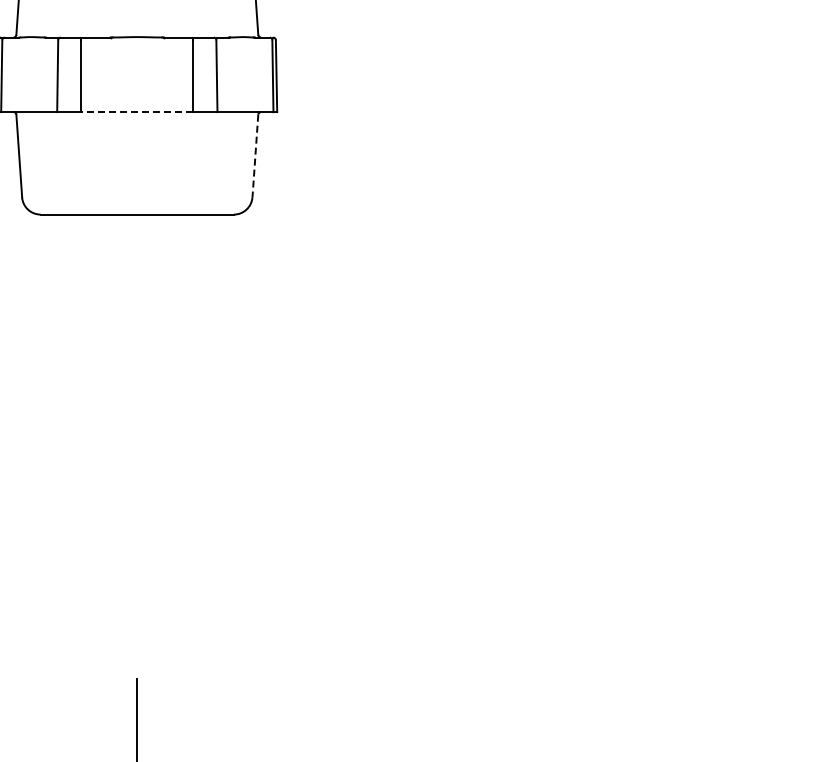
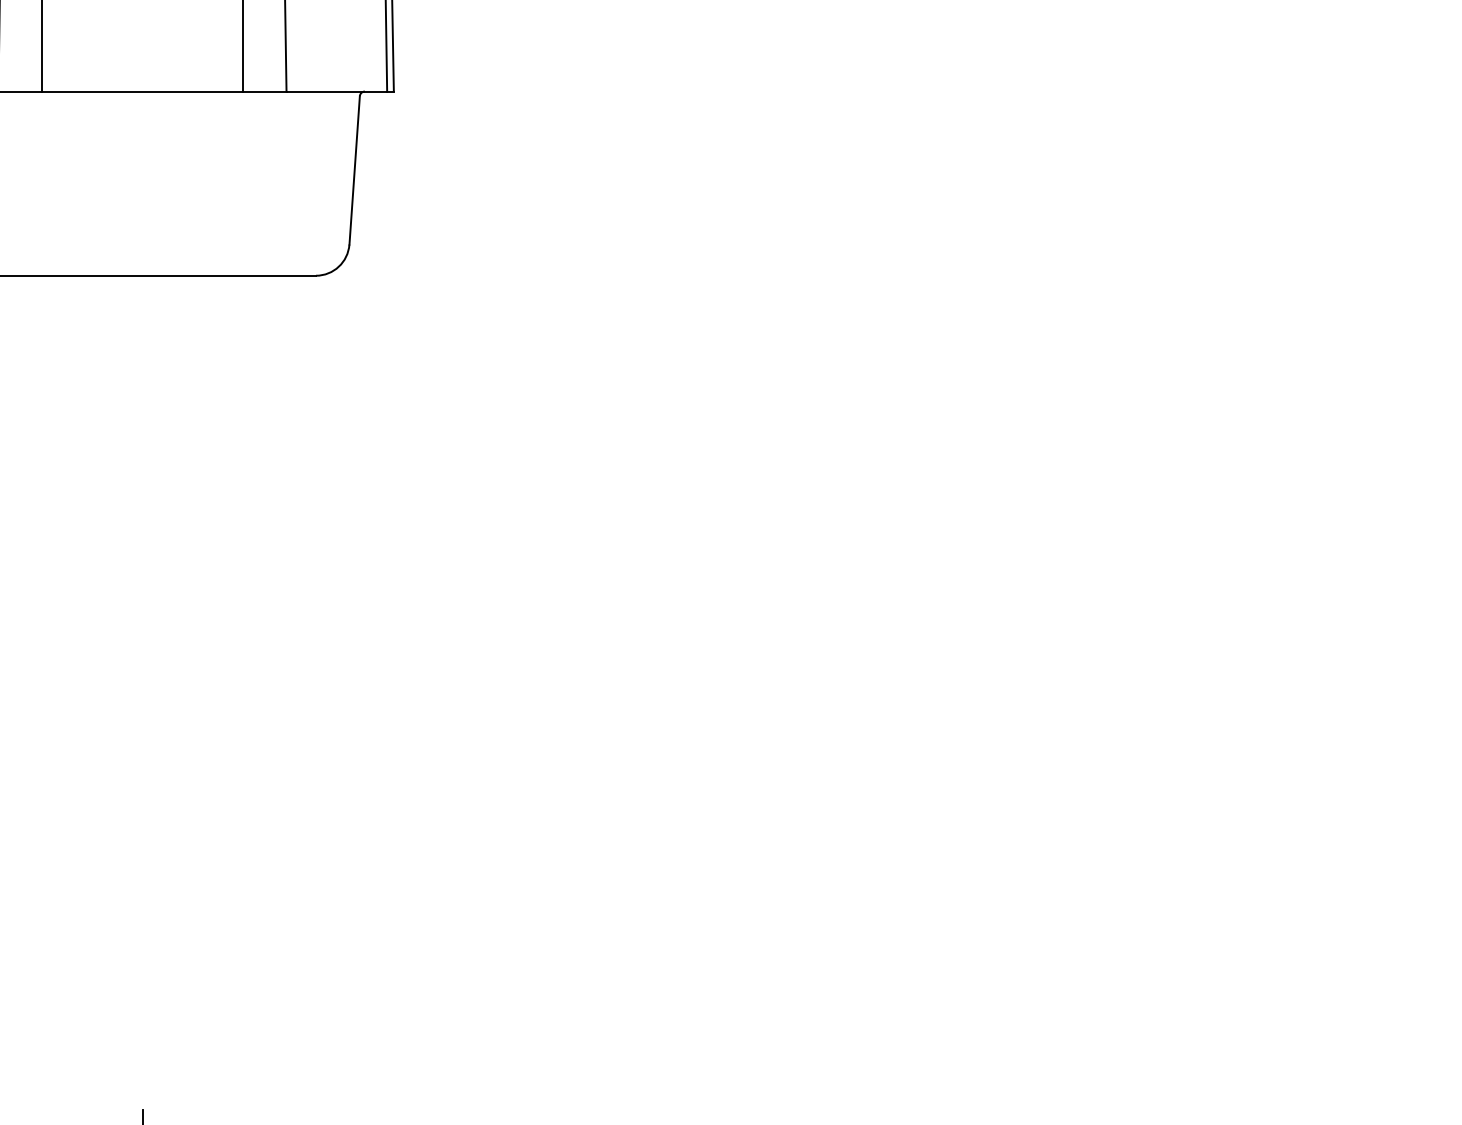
line: (137, 112) -> (142, 92), dashed -> solid
line: (255, 156) -> (354, 171), dashed -> solid

